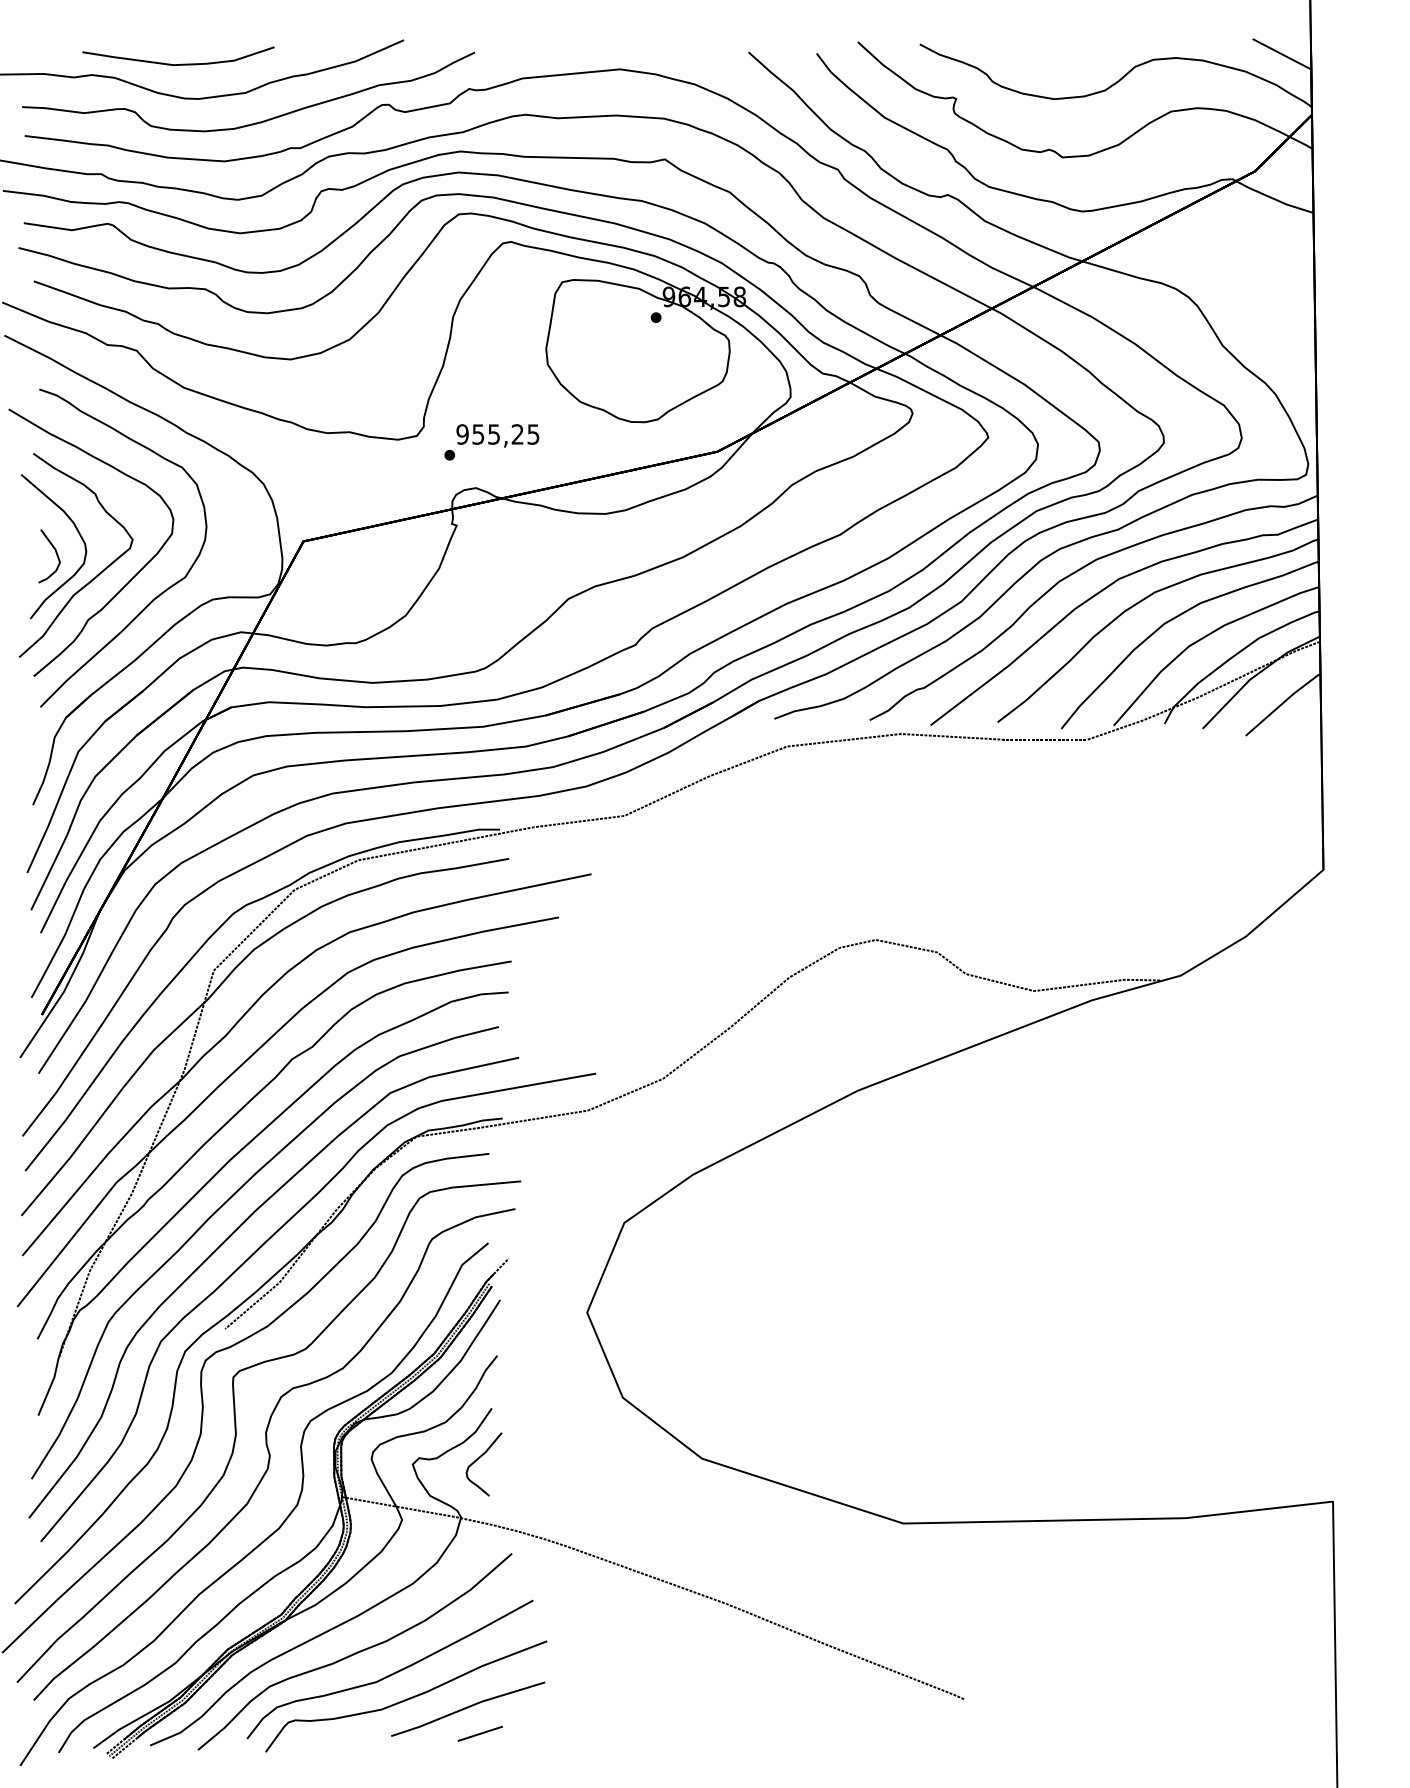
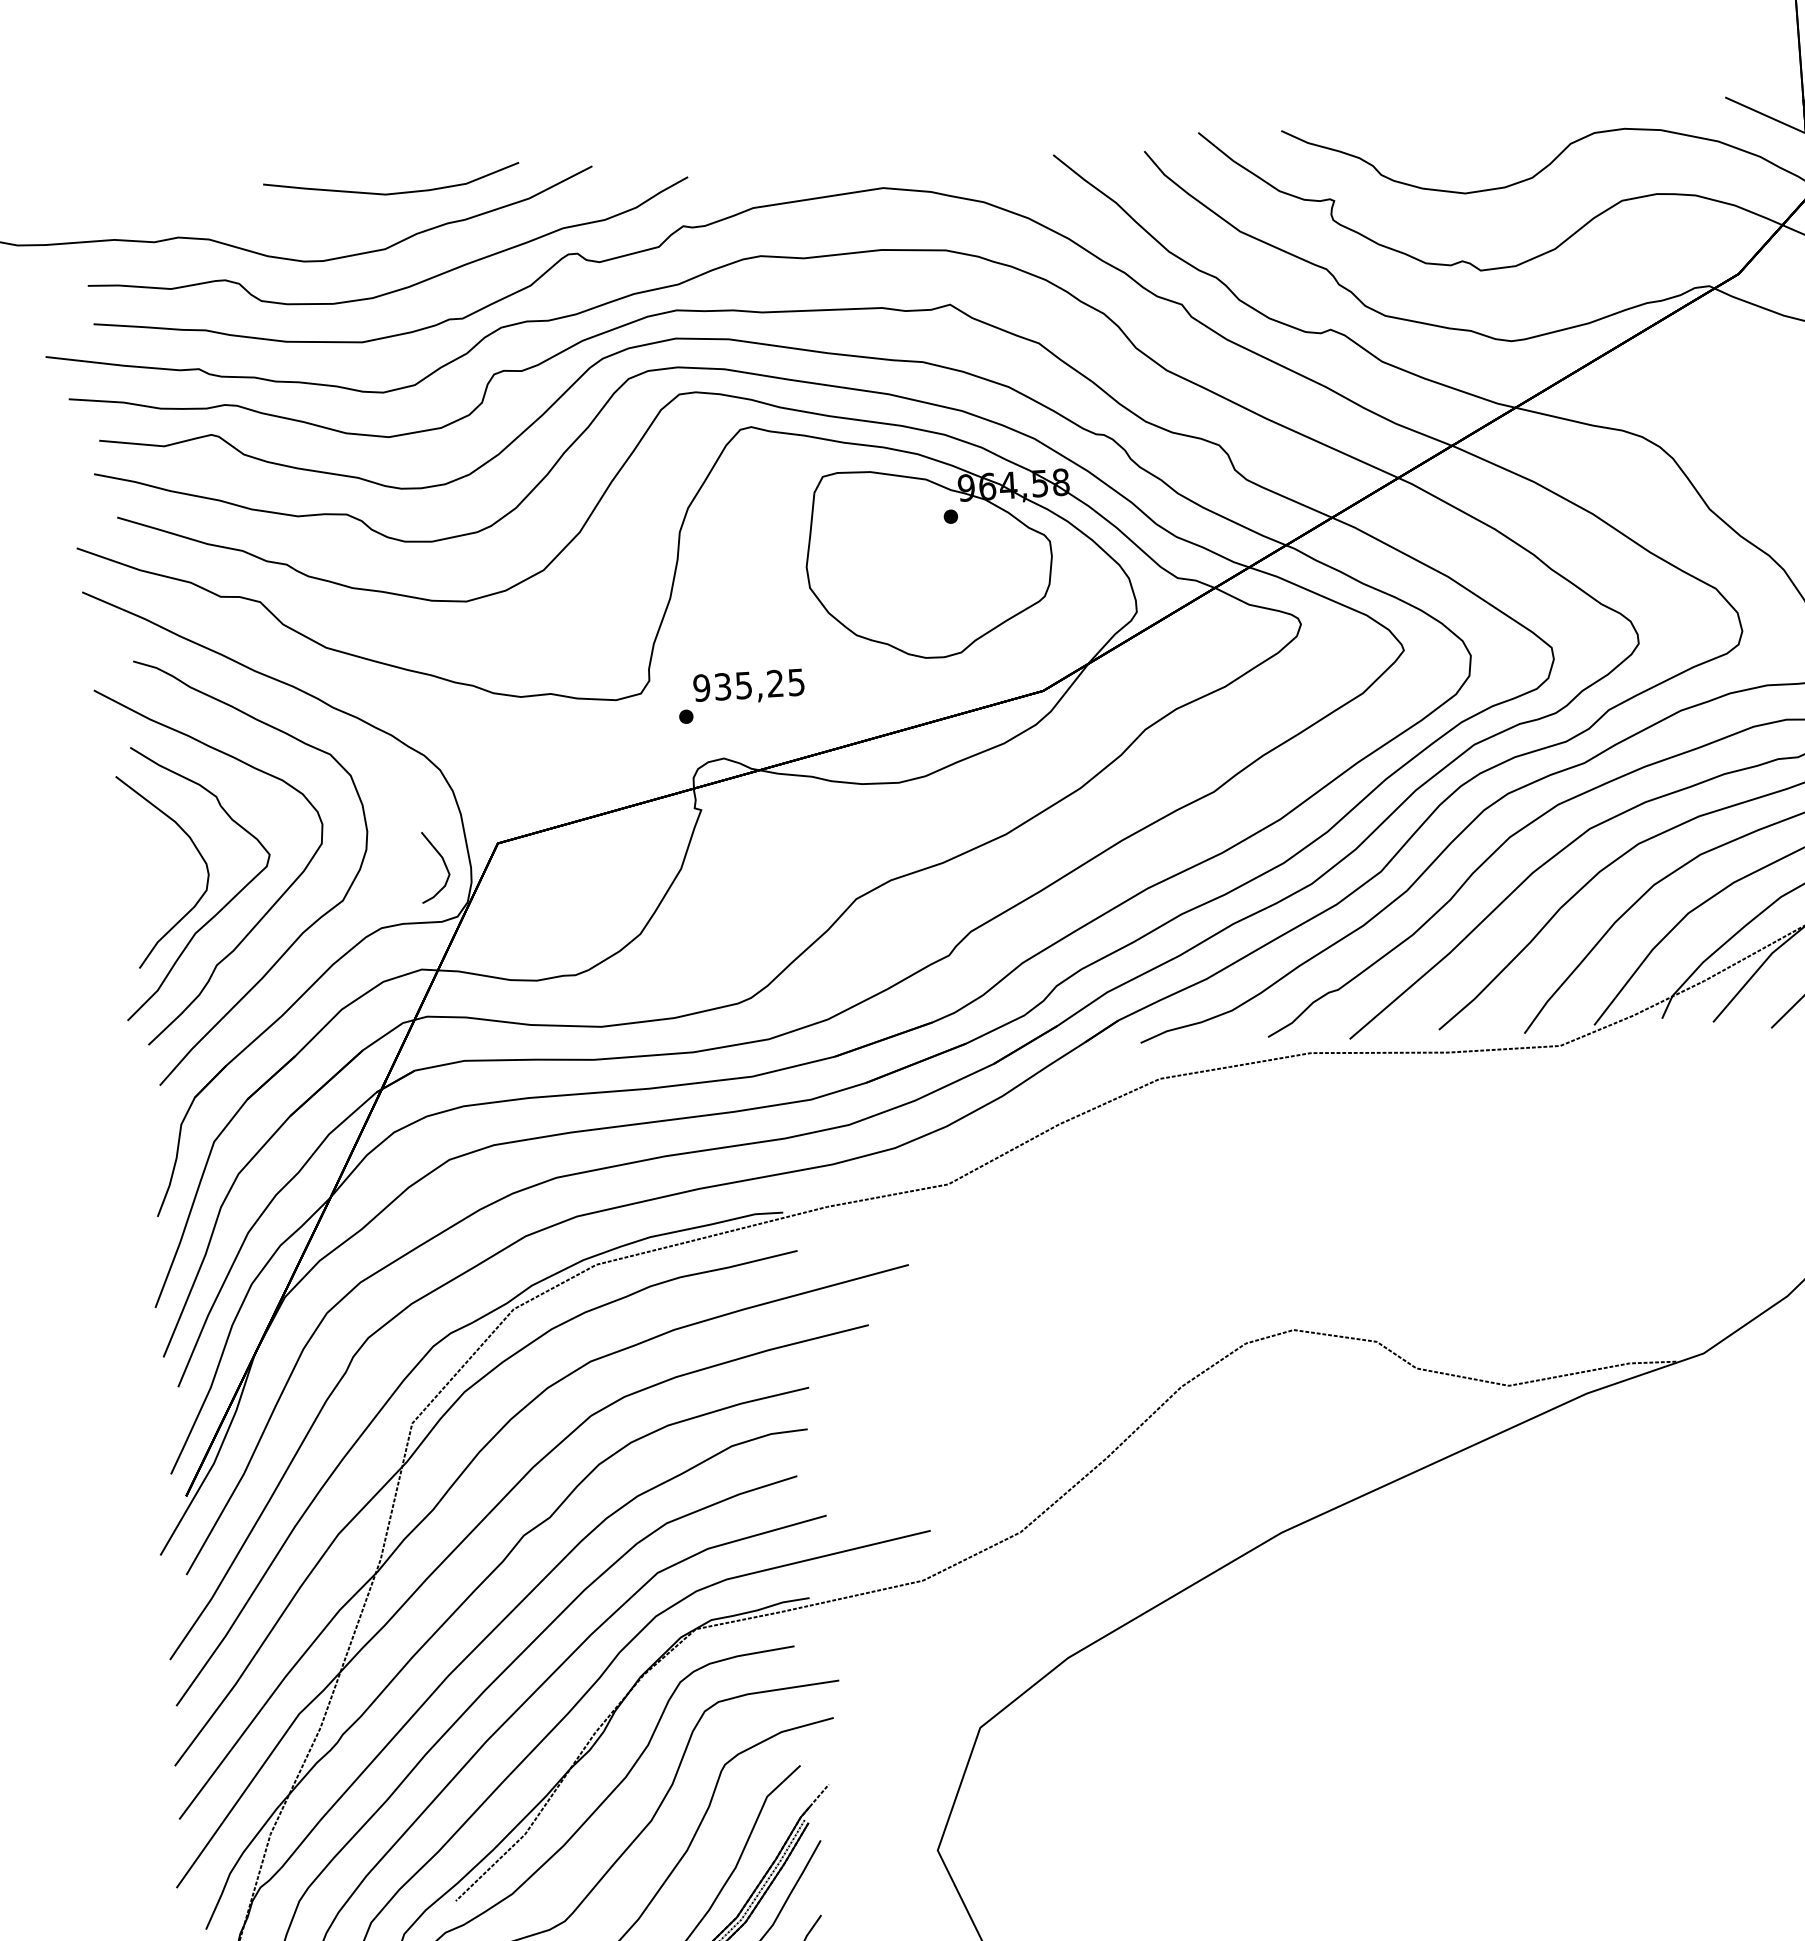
curve: (181, 63) -> (396, 191), moved
text: (478, 434) -> (723, 686), 955,25 -> 935,25
curve: (55, 553) -> (442, 862), moved

